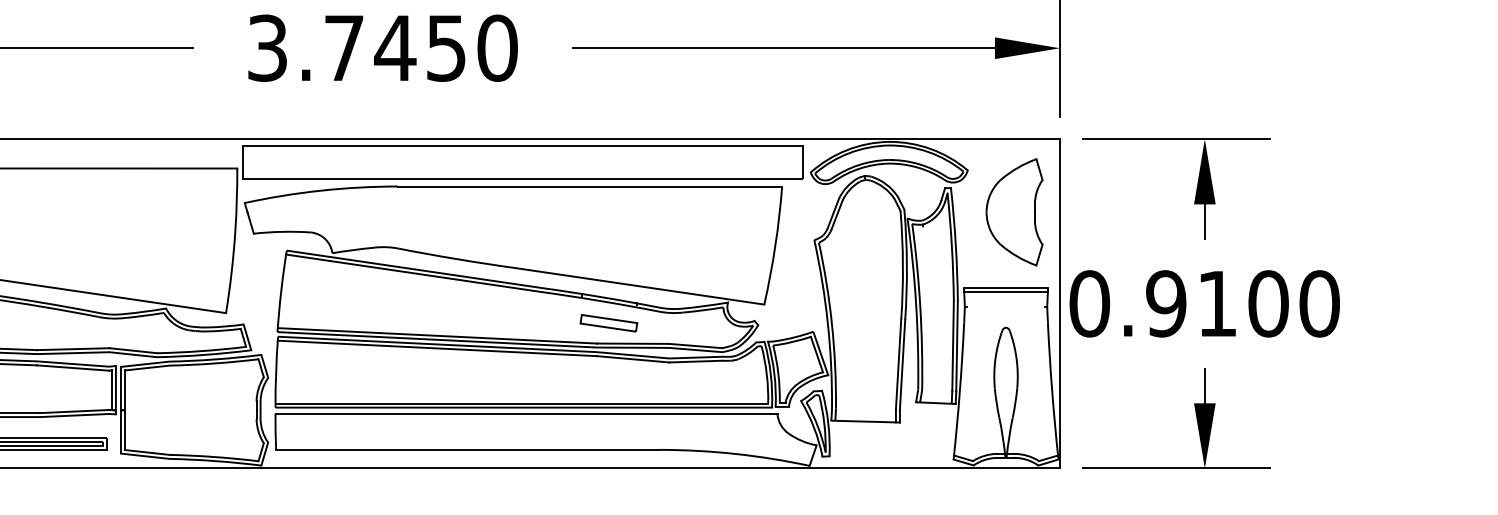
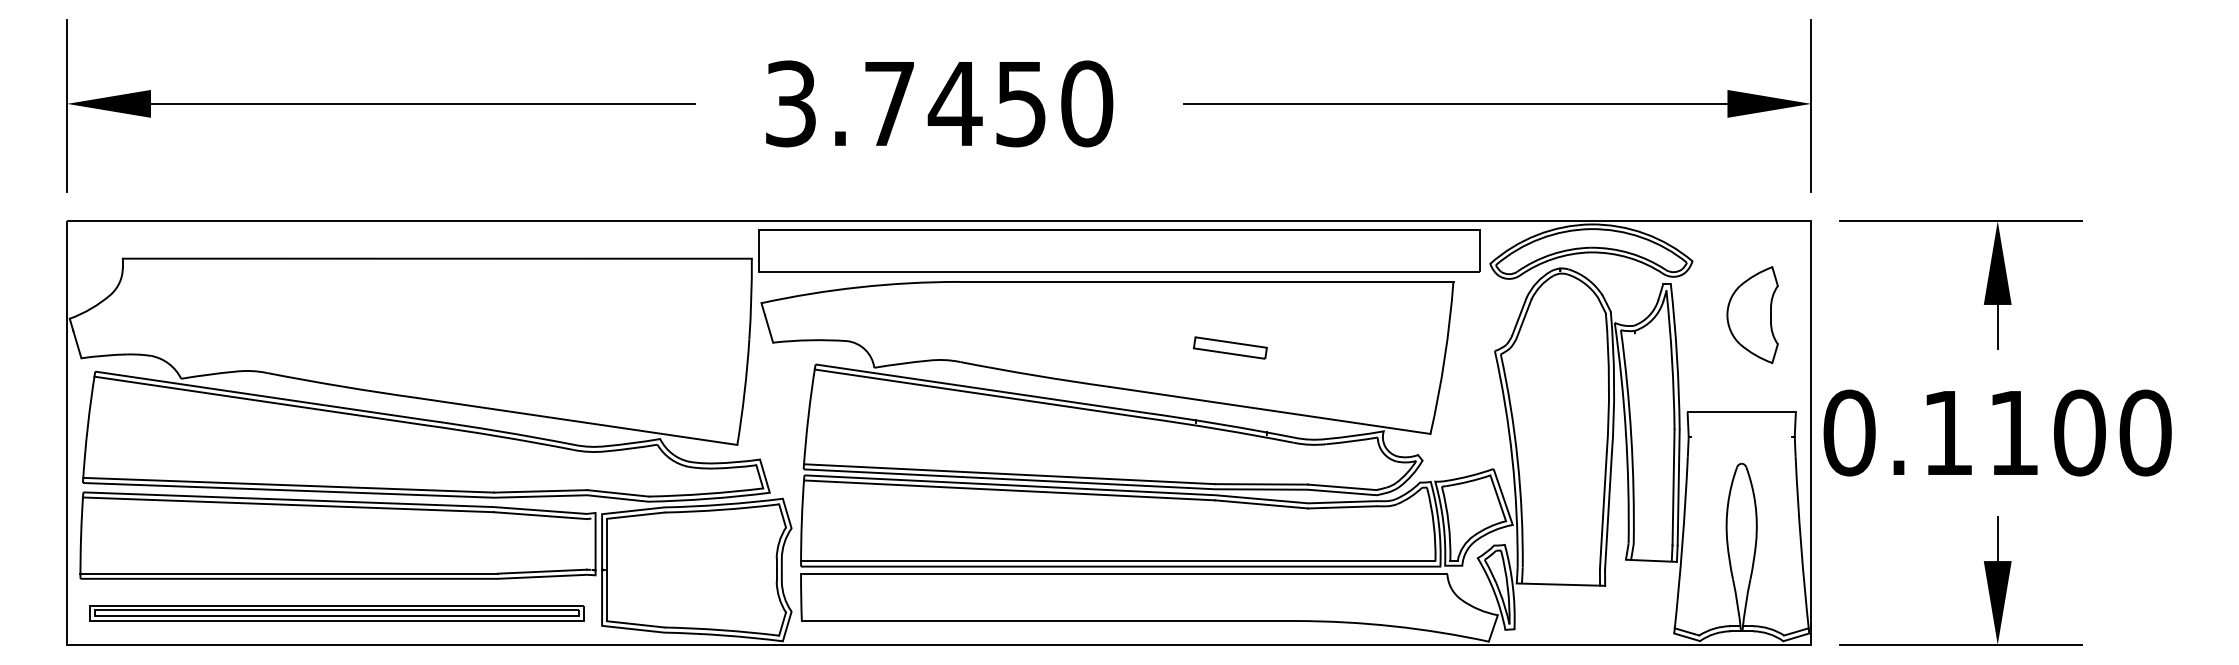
part: (1014, 211) -> (1752, 314), size x0.7
line: (1005, 291) -> (1741, 417), removed
text: (1165, 303) -> (1947, 432), 0.9100 -> 0.1100
part: (609, 322) -> (1230, 347), moved
line: (111, 389) -> (590, 543), removed

